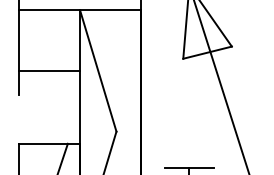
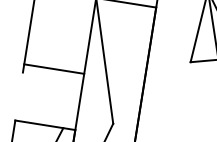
line: (49, 70) -> (54, 68), moved

